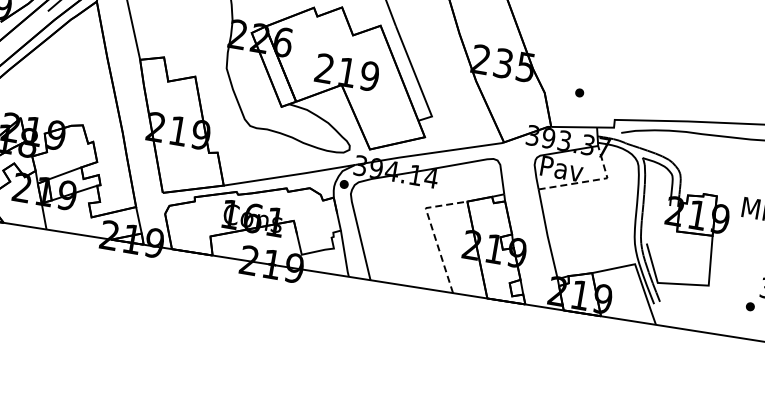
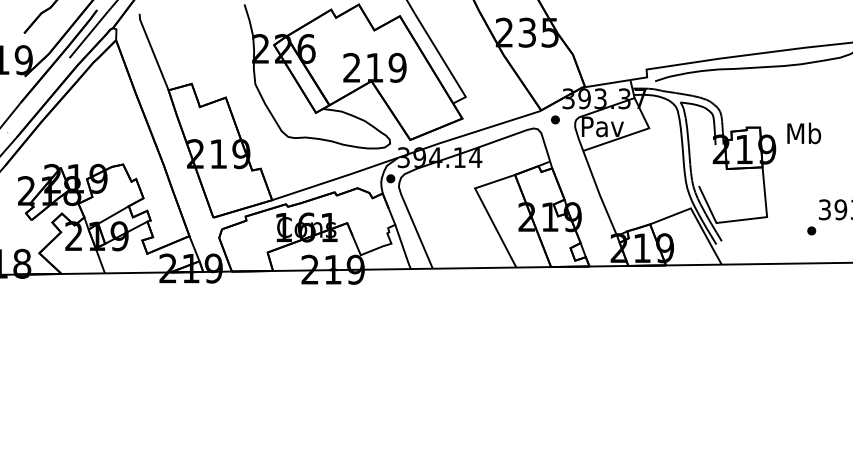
part: (579, 92) -> (555, 119), moved
line: (591, 180) -> (633, 133), dashed -> solid
line: (432, 229) -> (485, 208), dashed -> solid

